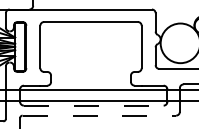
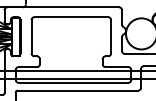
line: (93, 105) -> (73, 82), dashed -> solid
line: (99, 115) -> (78, 90), dashed -> solid

